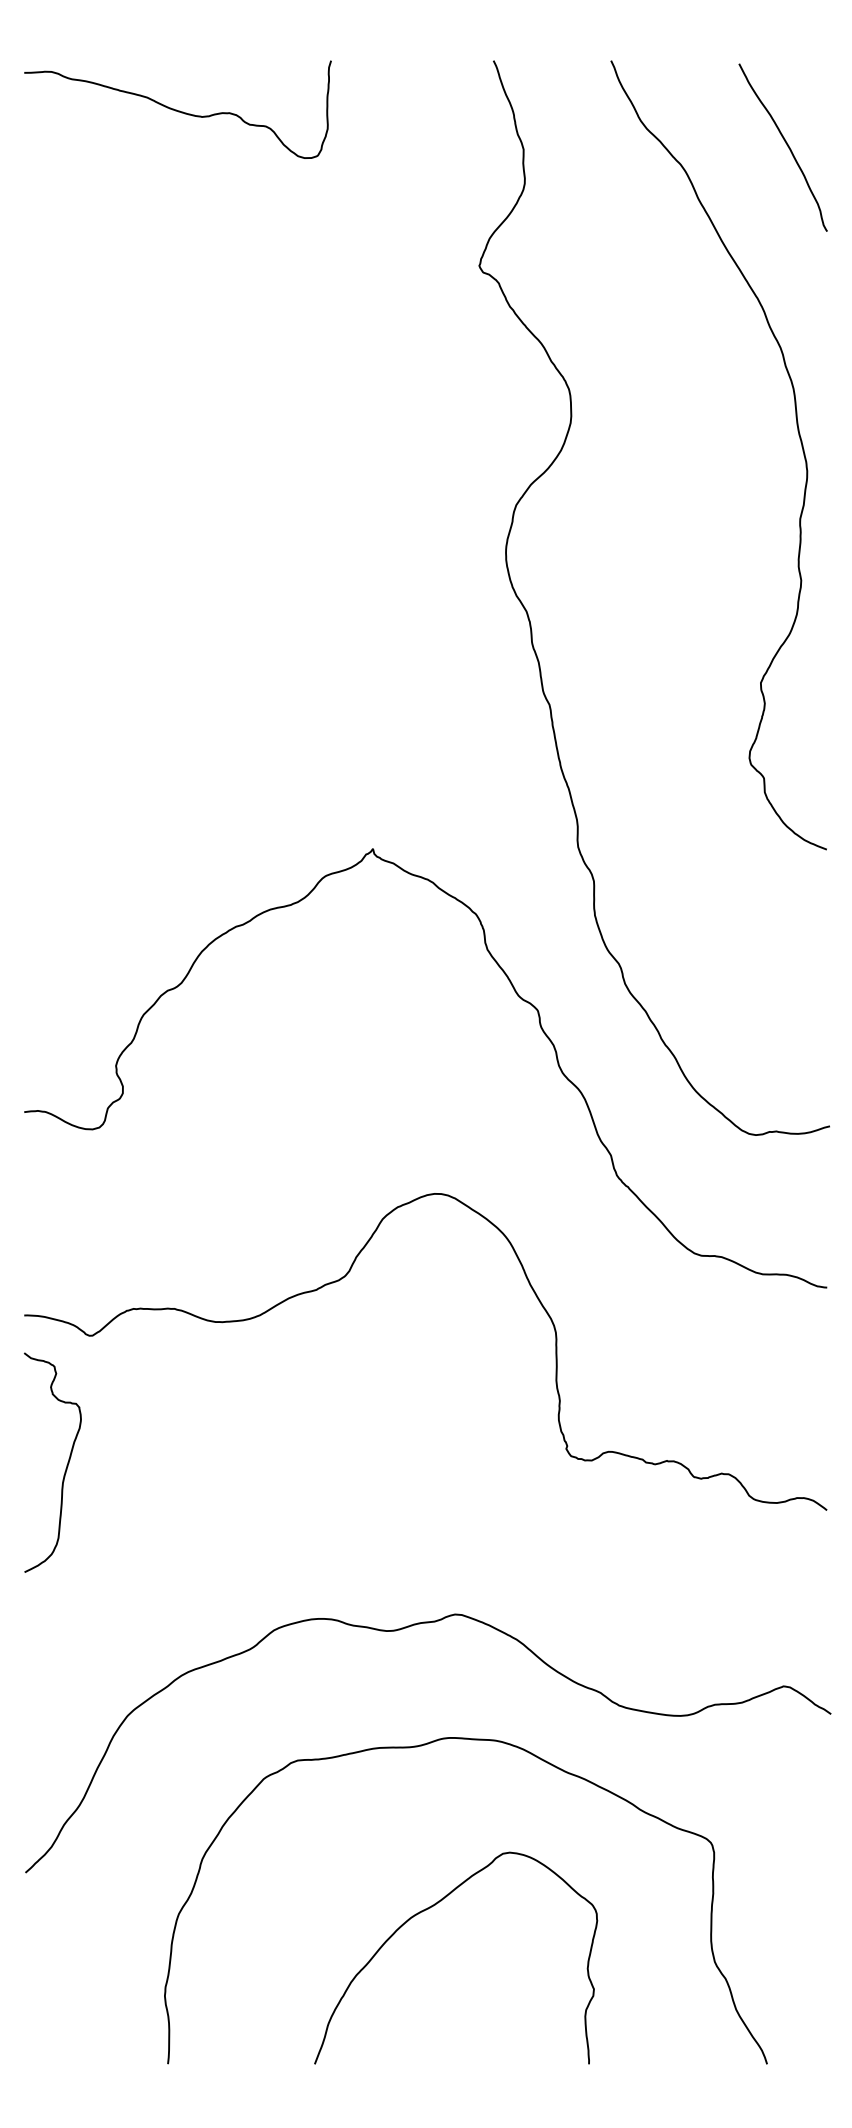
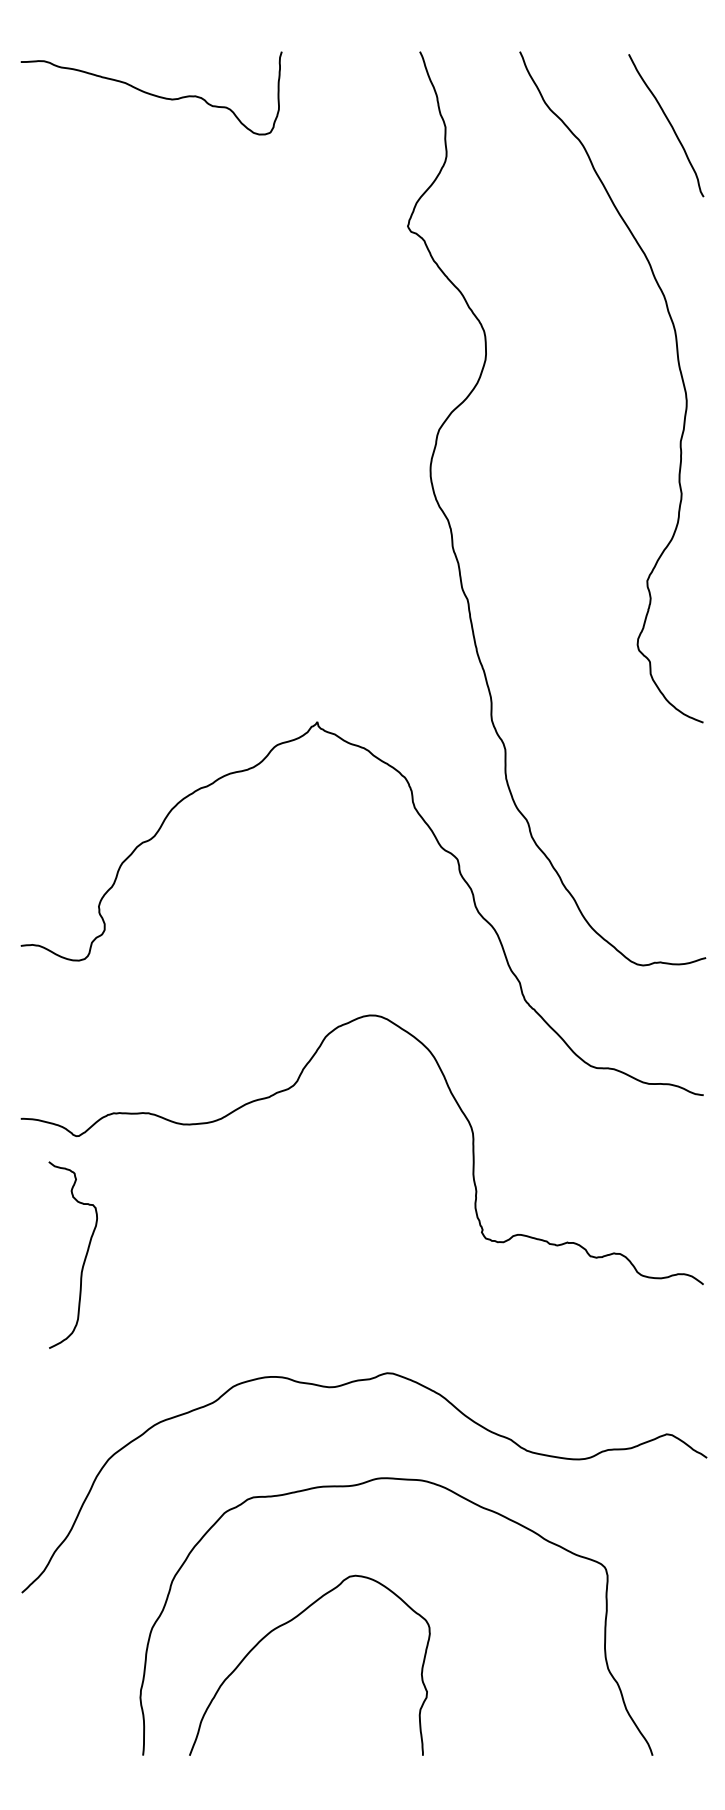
curve: (66, 1465) -> (84, 1257), moved
curve: (432, 1907) -> (289, 1622), moved

